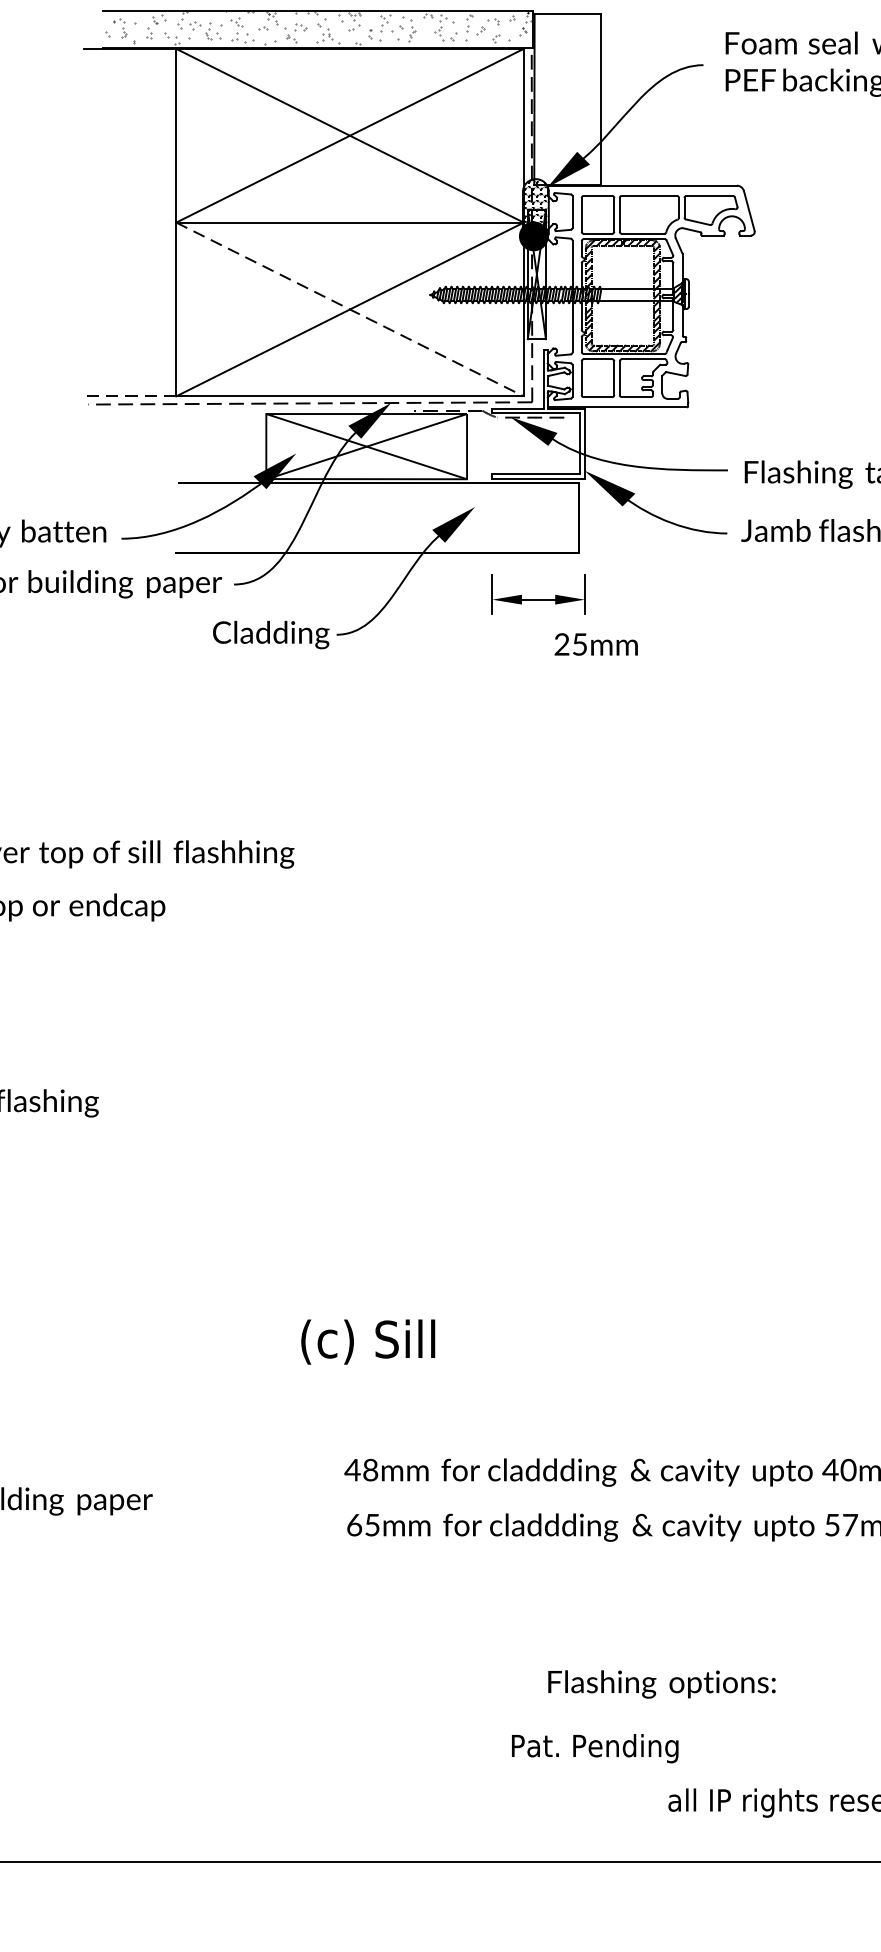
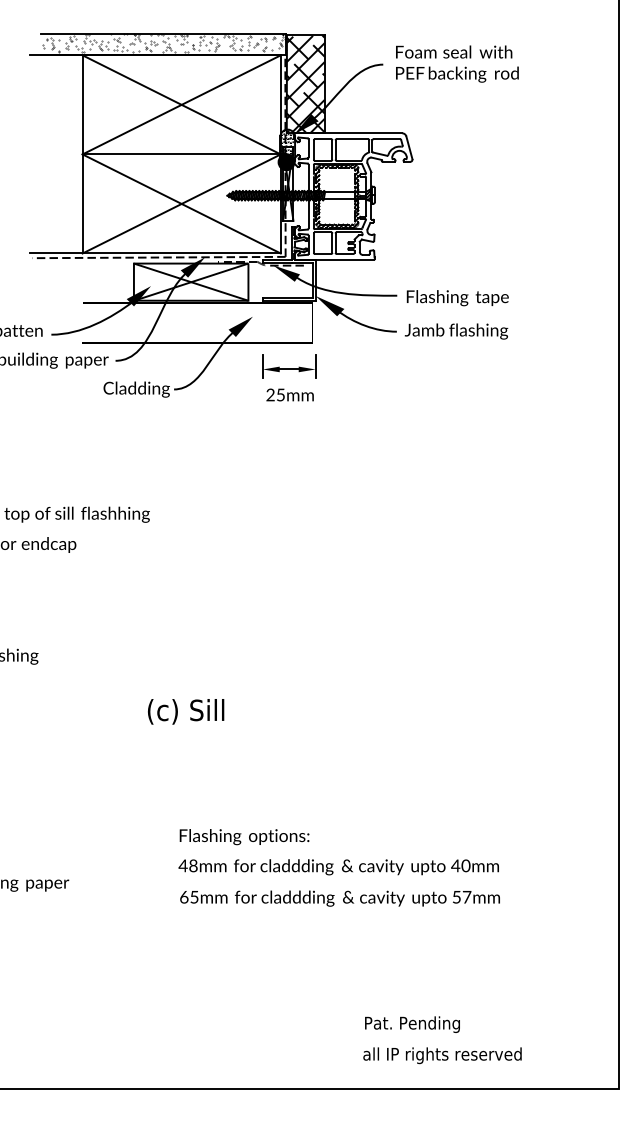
hatch: (567, 98) -> (305, 83), added
line: (349, 308) -> (181, 203), dashed -> solid
line: (128, 396) -> (55, 253), dashed -> solid
text: (595, 643) -> (289, 394), moved
text: (368, 1341) -> (186, 711), moved
text: (661, 1685) -> (244, 837), moved
text: (595, 1748) -> (412, 1024), moved

